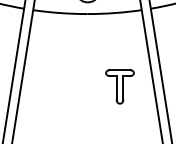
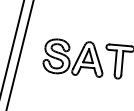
part: (74, 86) -> (73, 57), added

